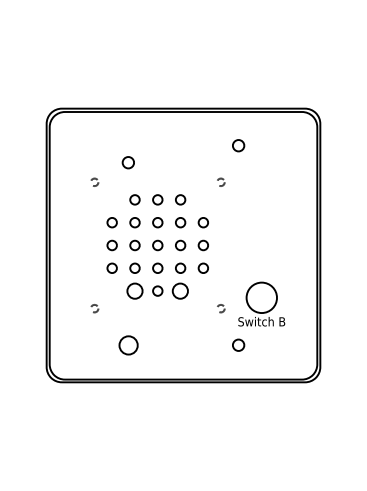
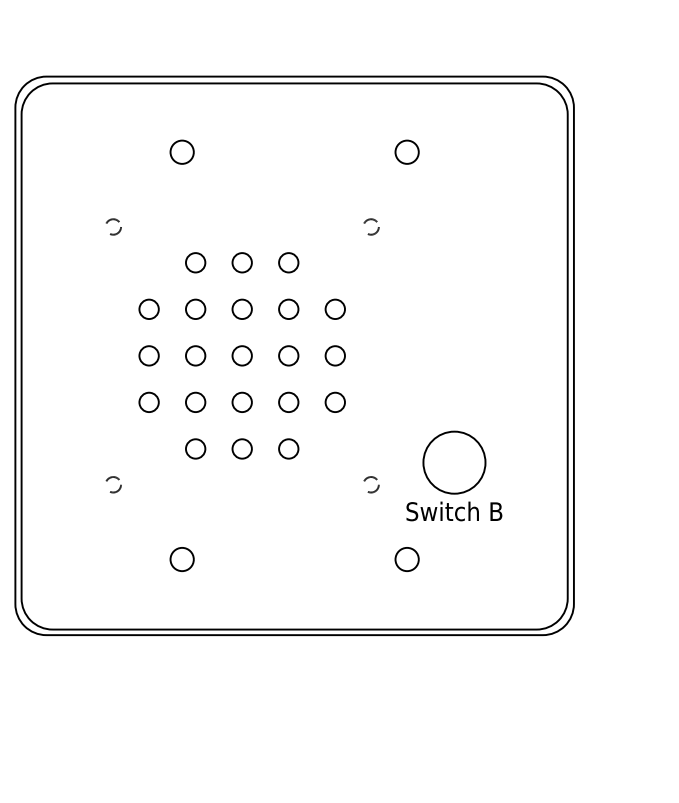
circle: (127, 162) -> (180, 151), moved
circle: (134, 290) -> (194, 447), size x0.62
circle: (180, 290) -> (288, 447), size x0.62
circle: (127, 344) -> (180, 557), size x0.62

